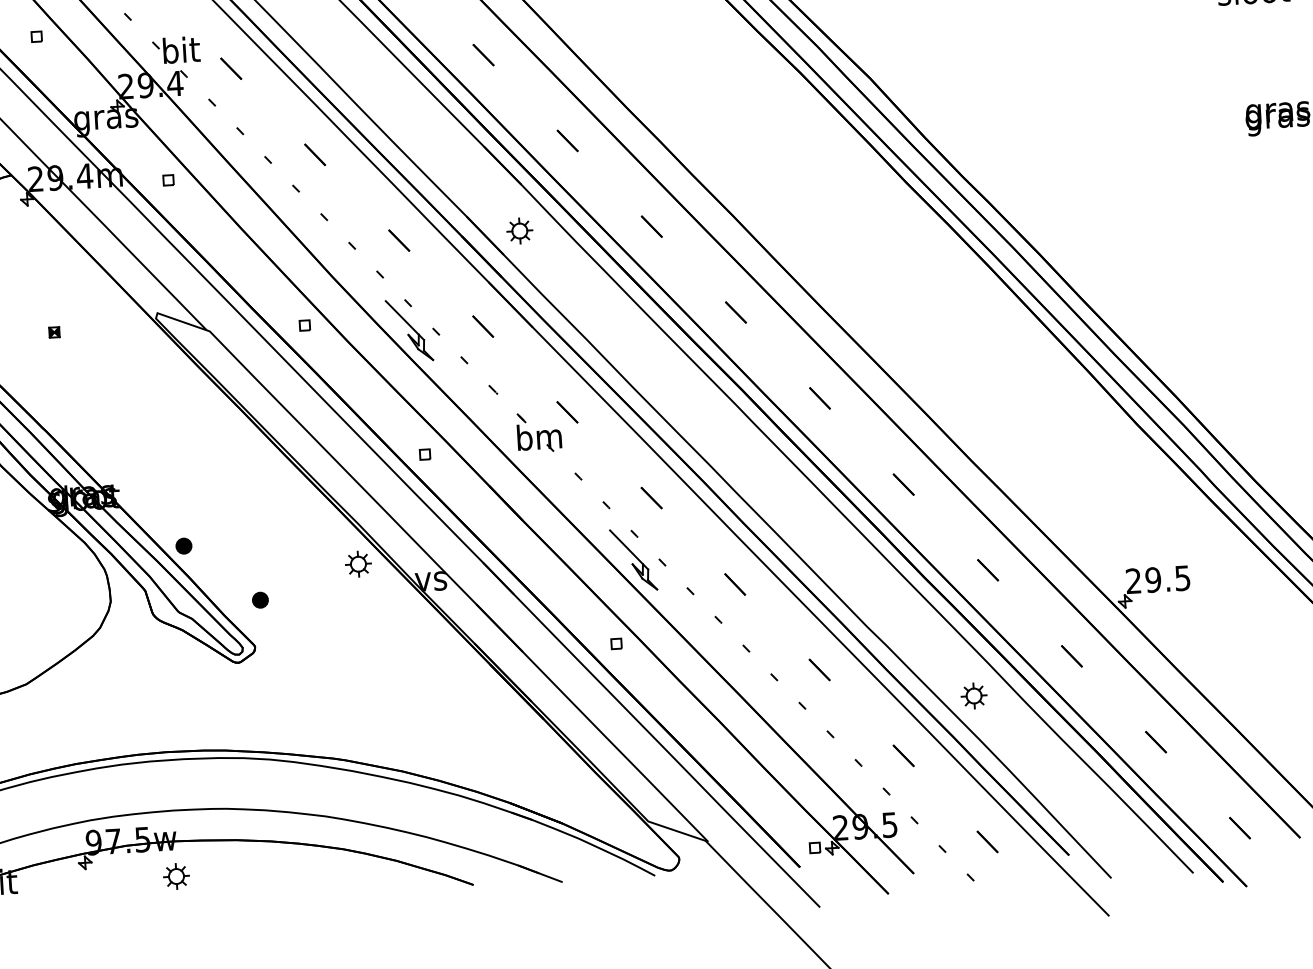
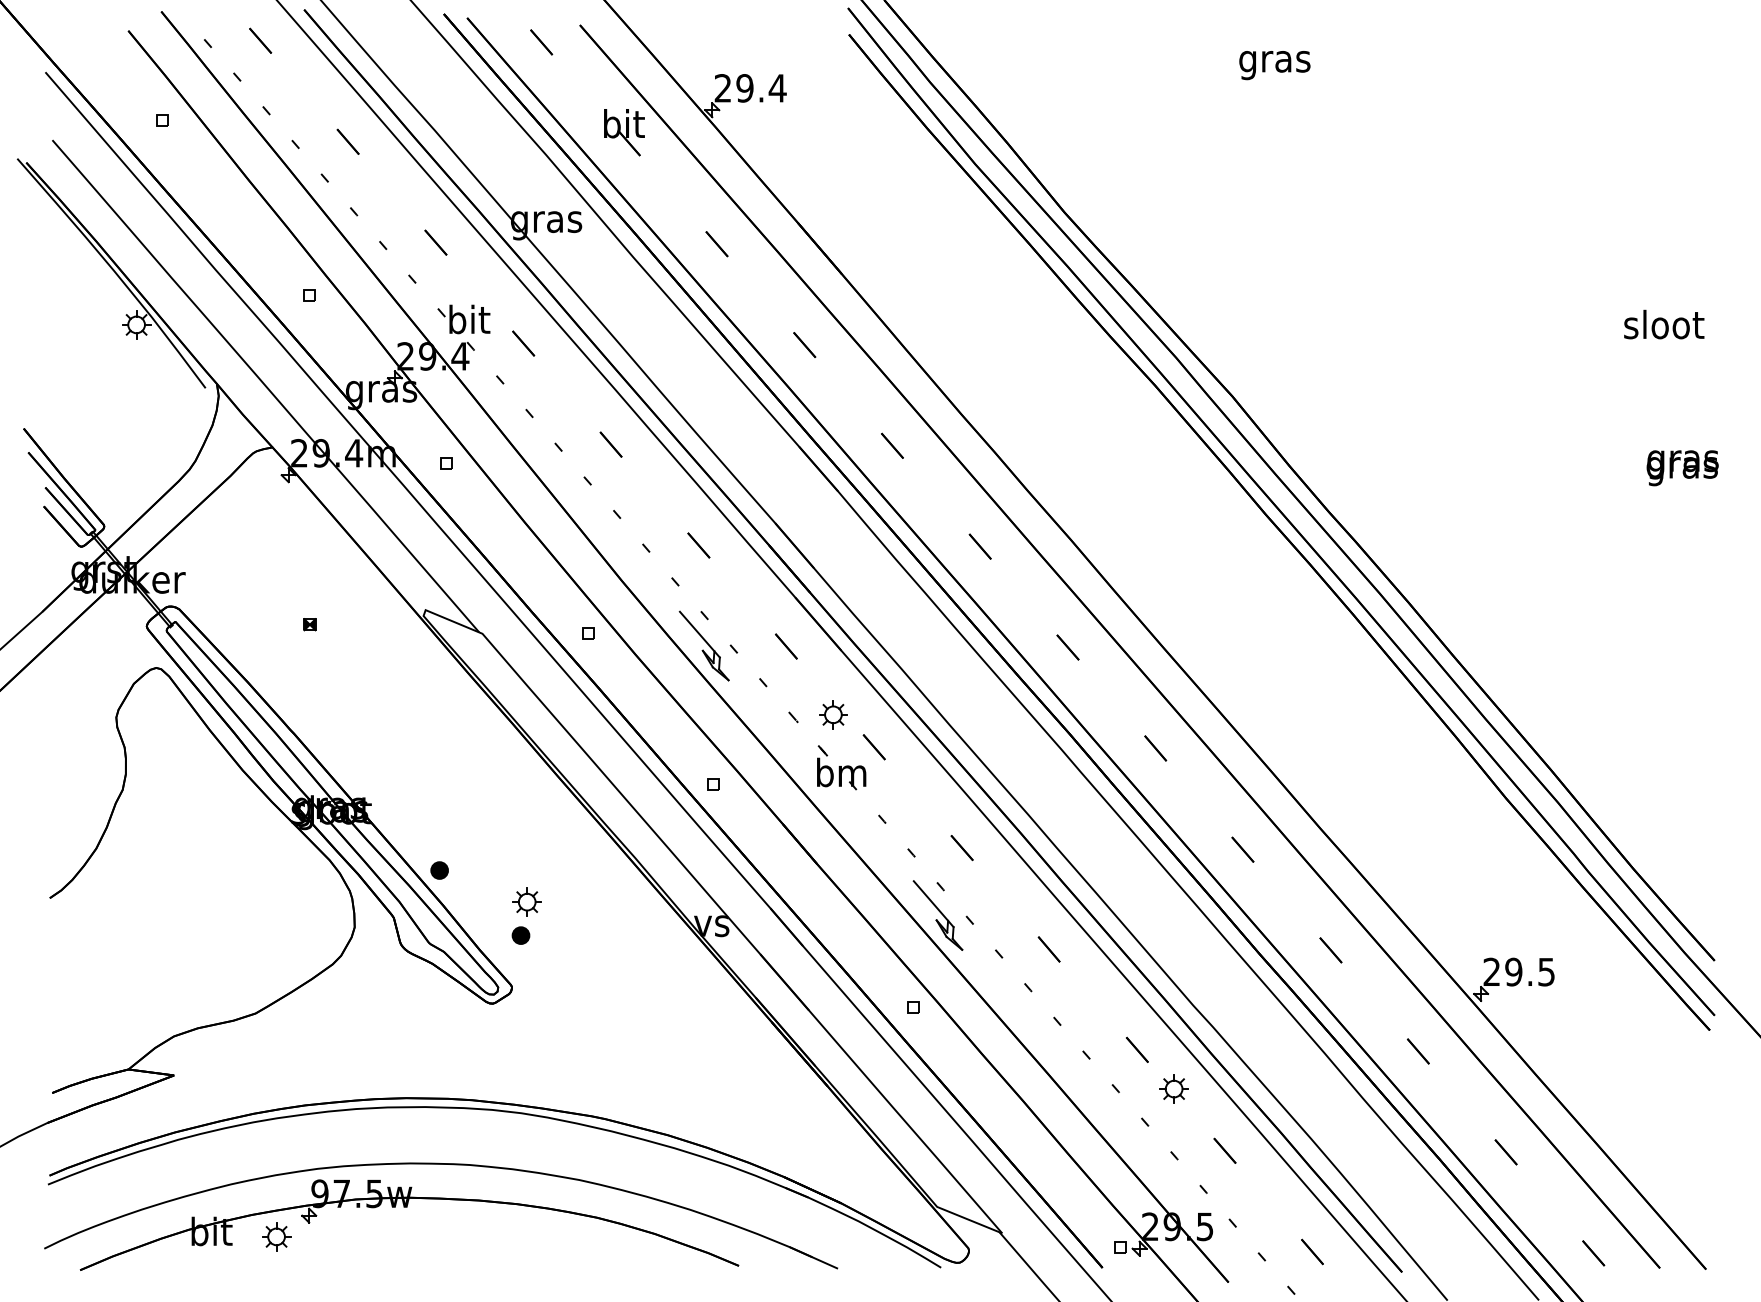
part: (519, 230) -> (833, 714), moved
part: (357, 563) -> (526, 901), moved
part: (973, 695) -> (1173, 1088), moved
part: (176, 876) -> (276, 1236), moved

